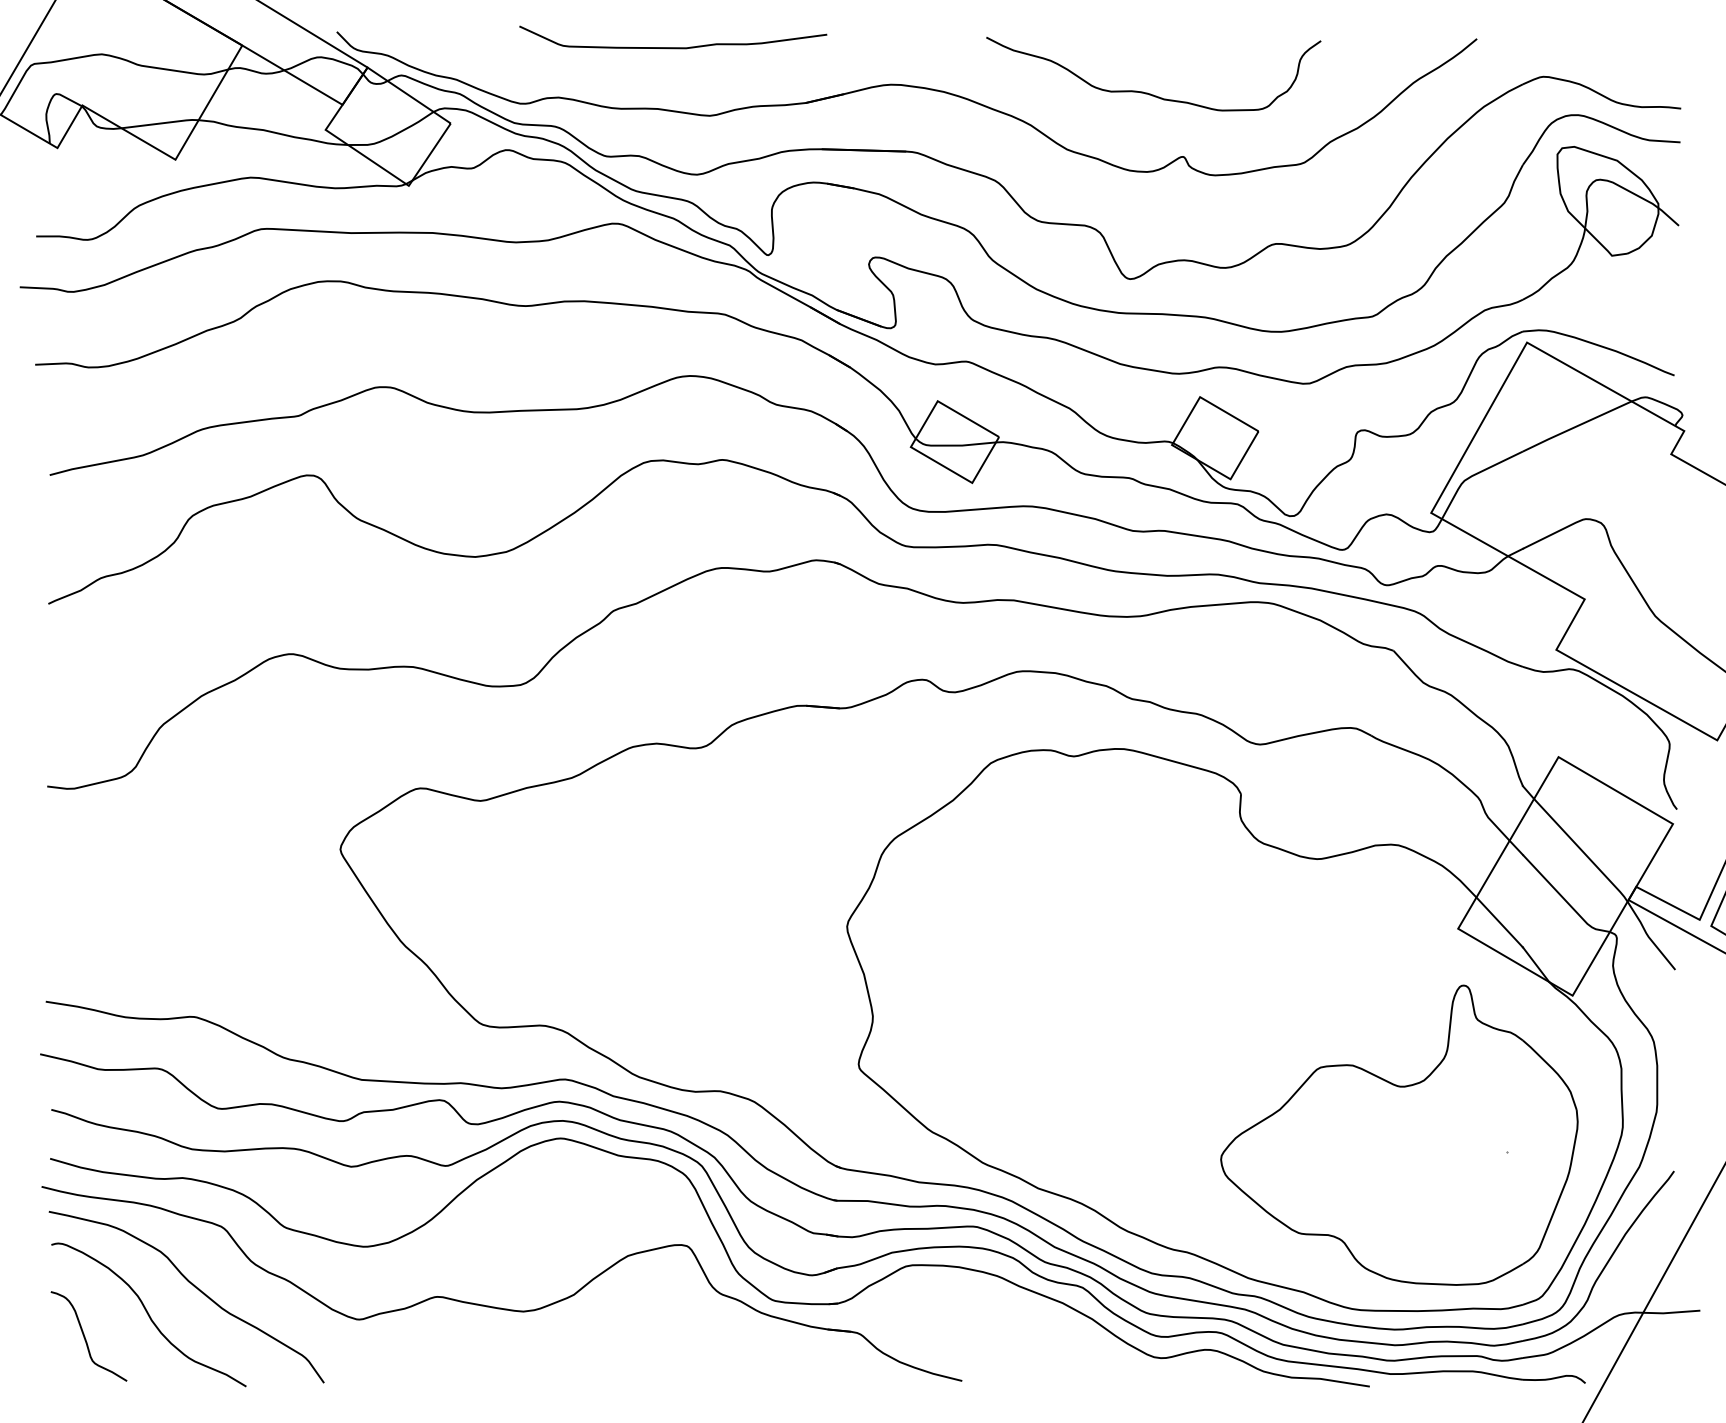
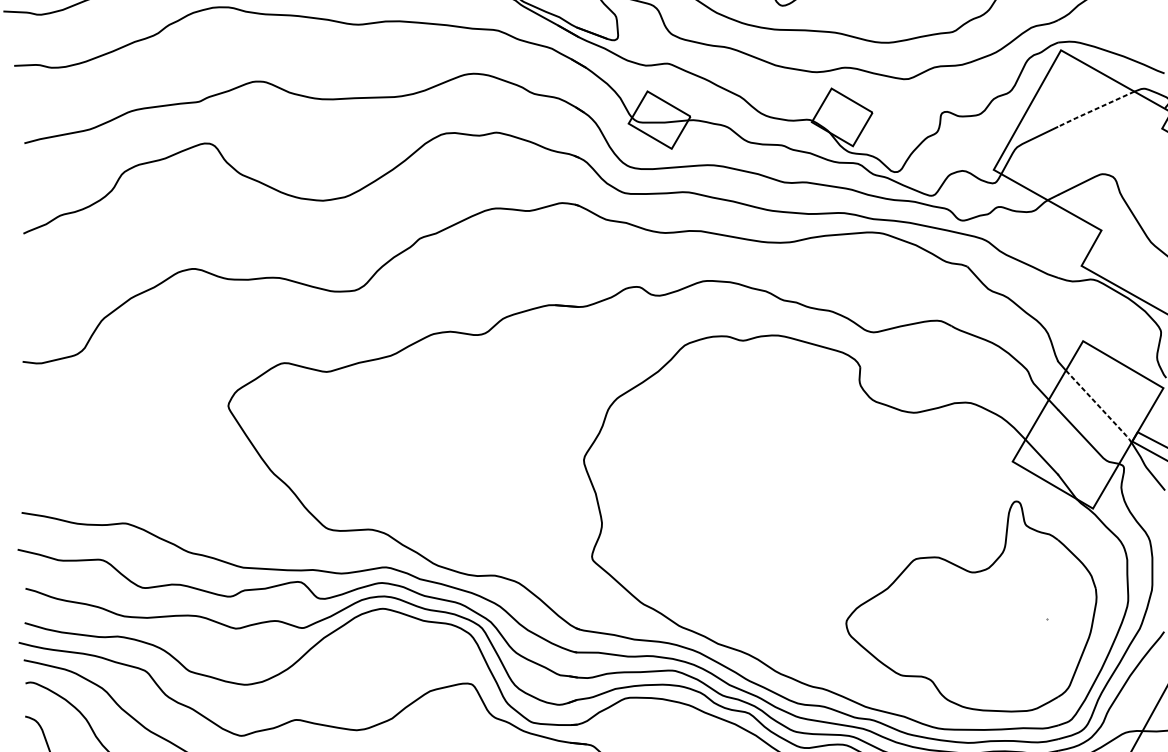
line: (1576, 426) -> (1095, 109), solid -> dashed
line: (1582, 850) -> (1099, 406), solid -> dashed

